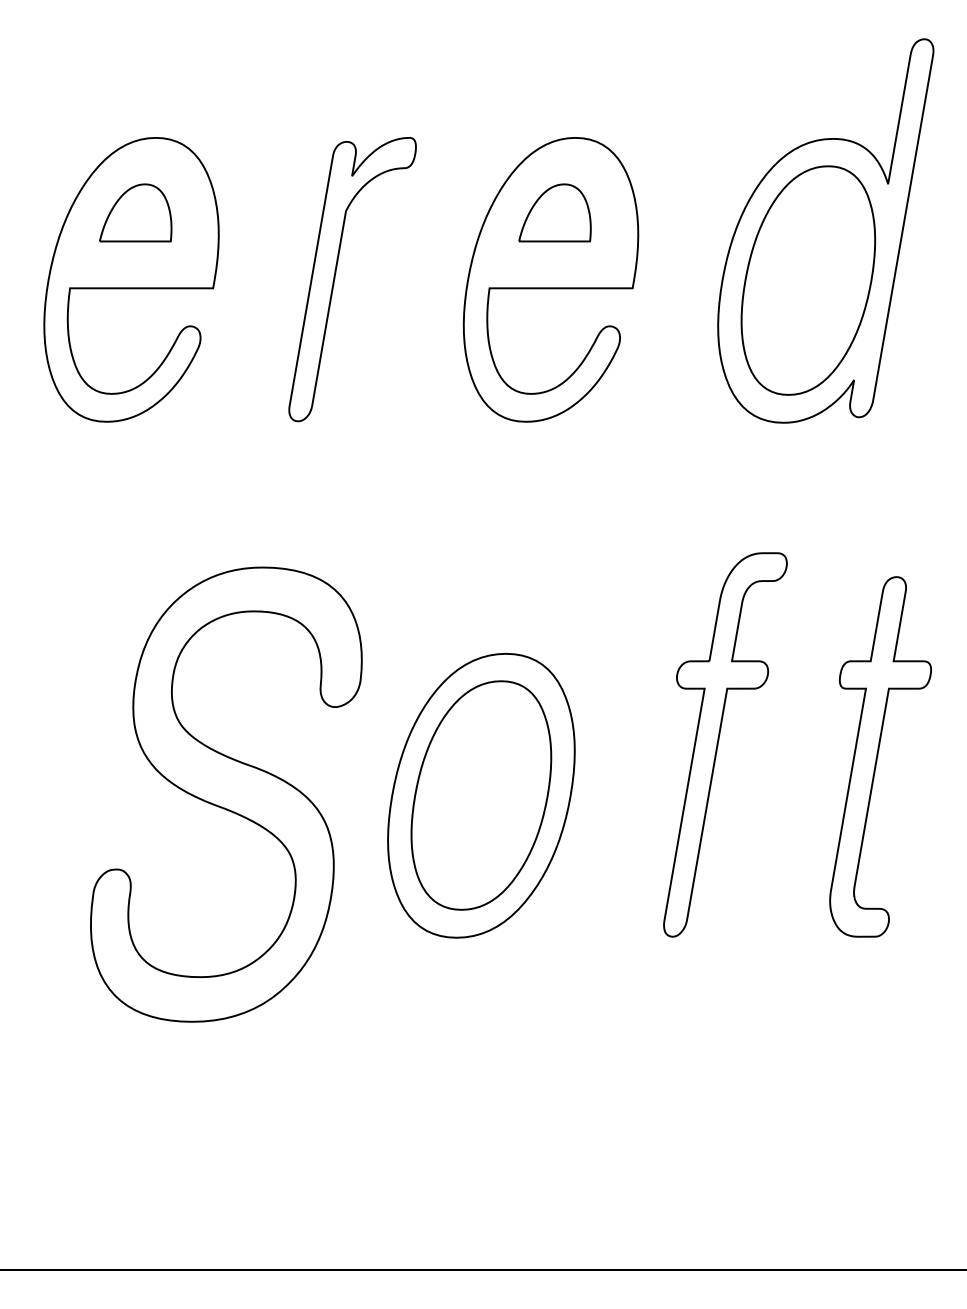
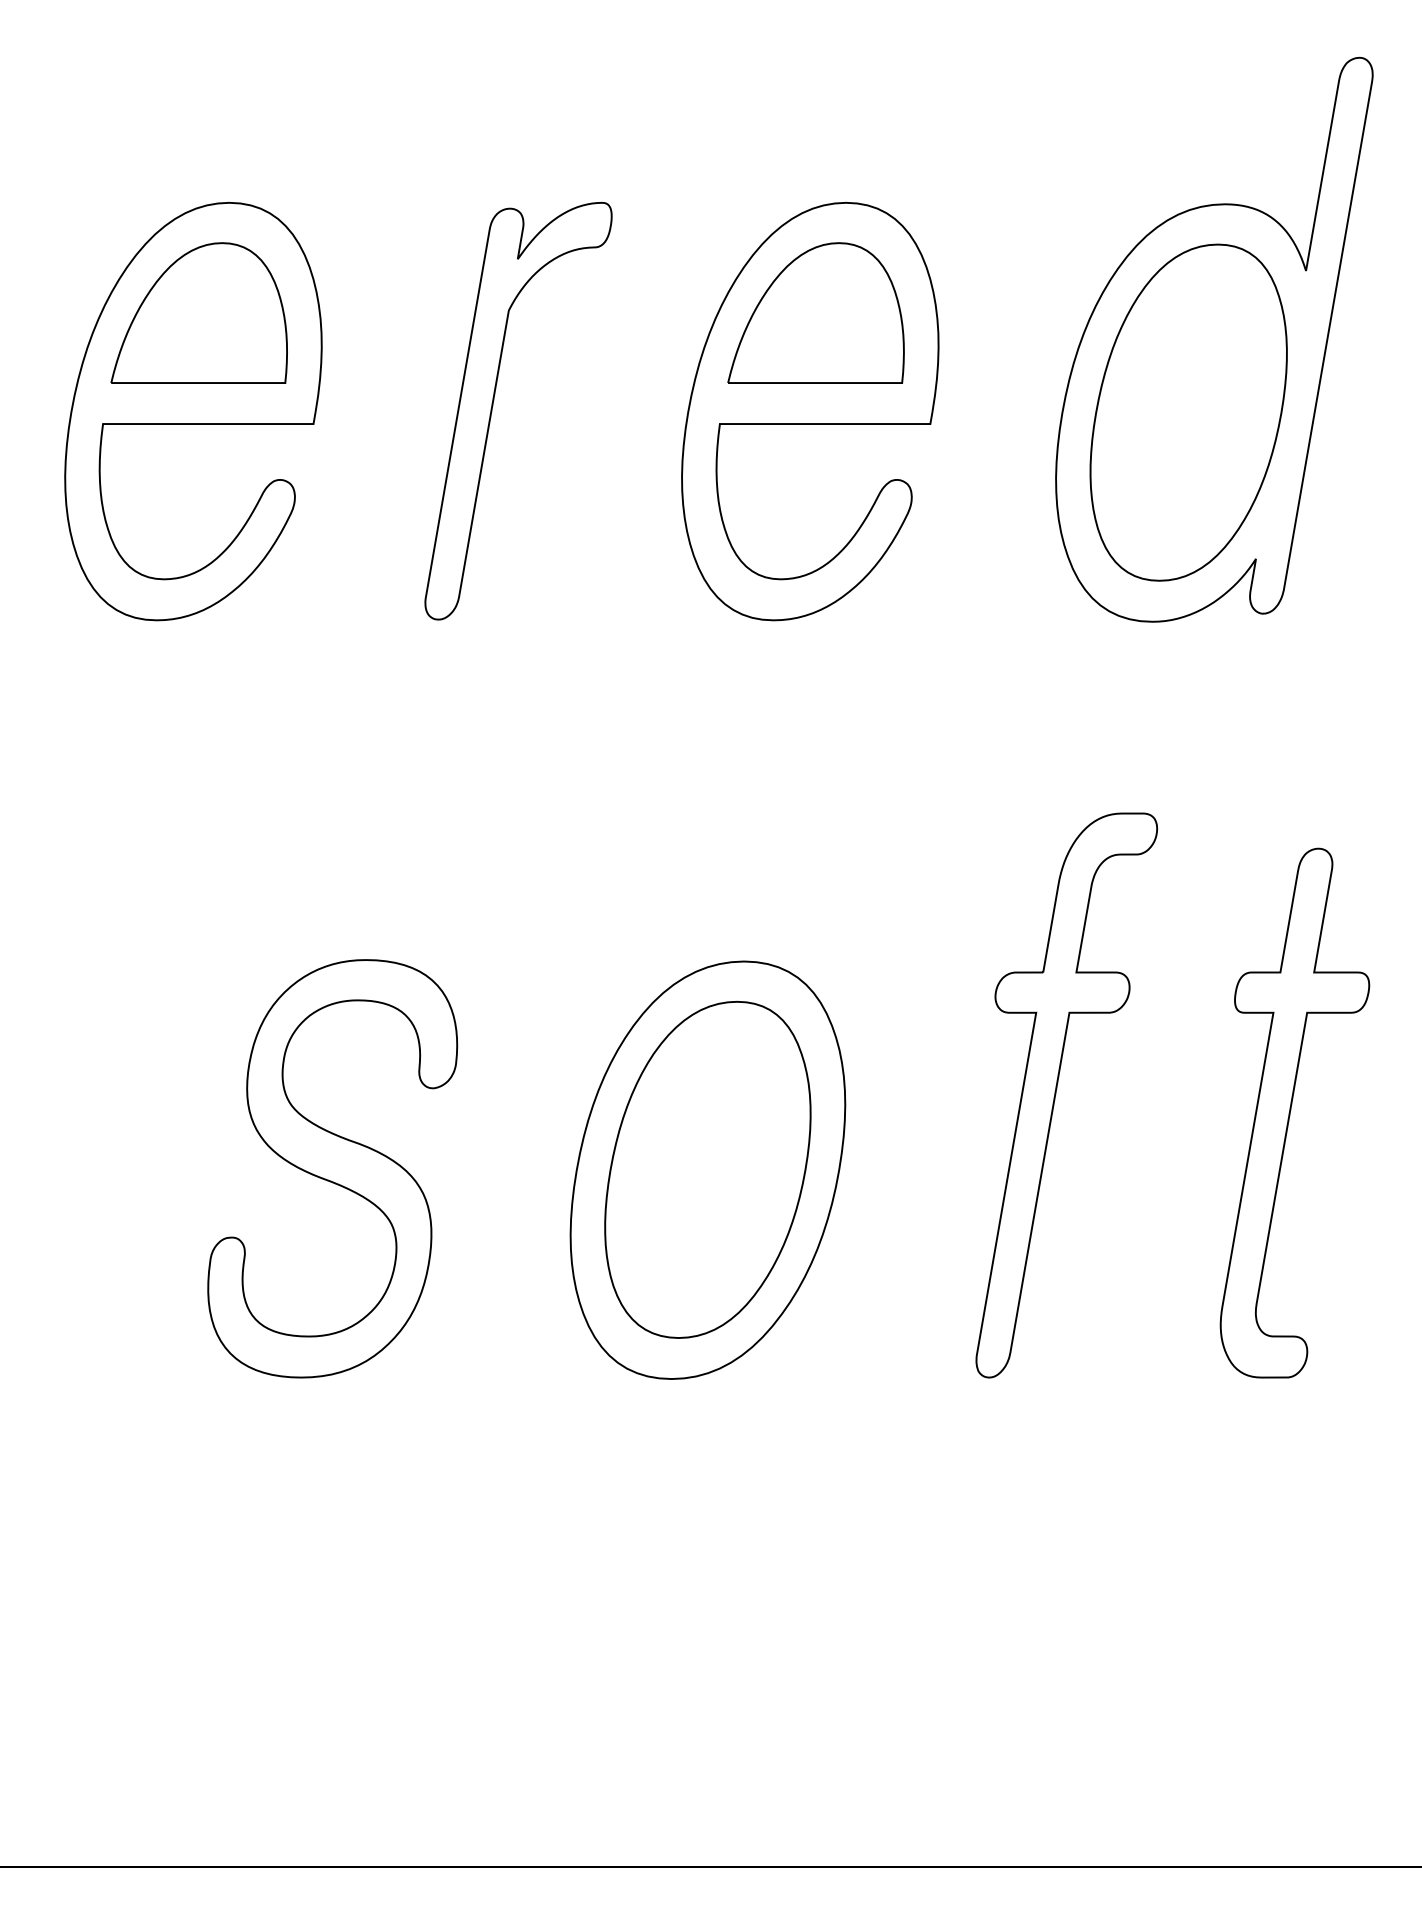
part: (135, 212) -> (199, 312), size x1.67
part: (554, 212) -> (815, 312), size x1.67
part: (225, 794) -> (331, 1168), size x0.62

